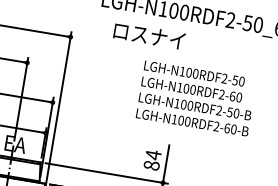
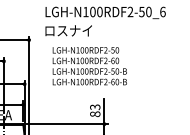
text: (149, 35) -> (68, 30), moved
text: (195, 98) -> (89, 66), moved
text: (153, 155) -> (95, 107), 84 -> 83

